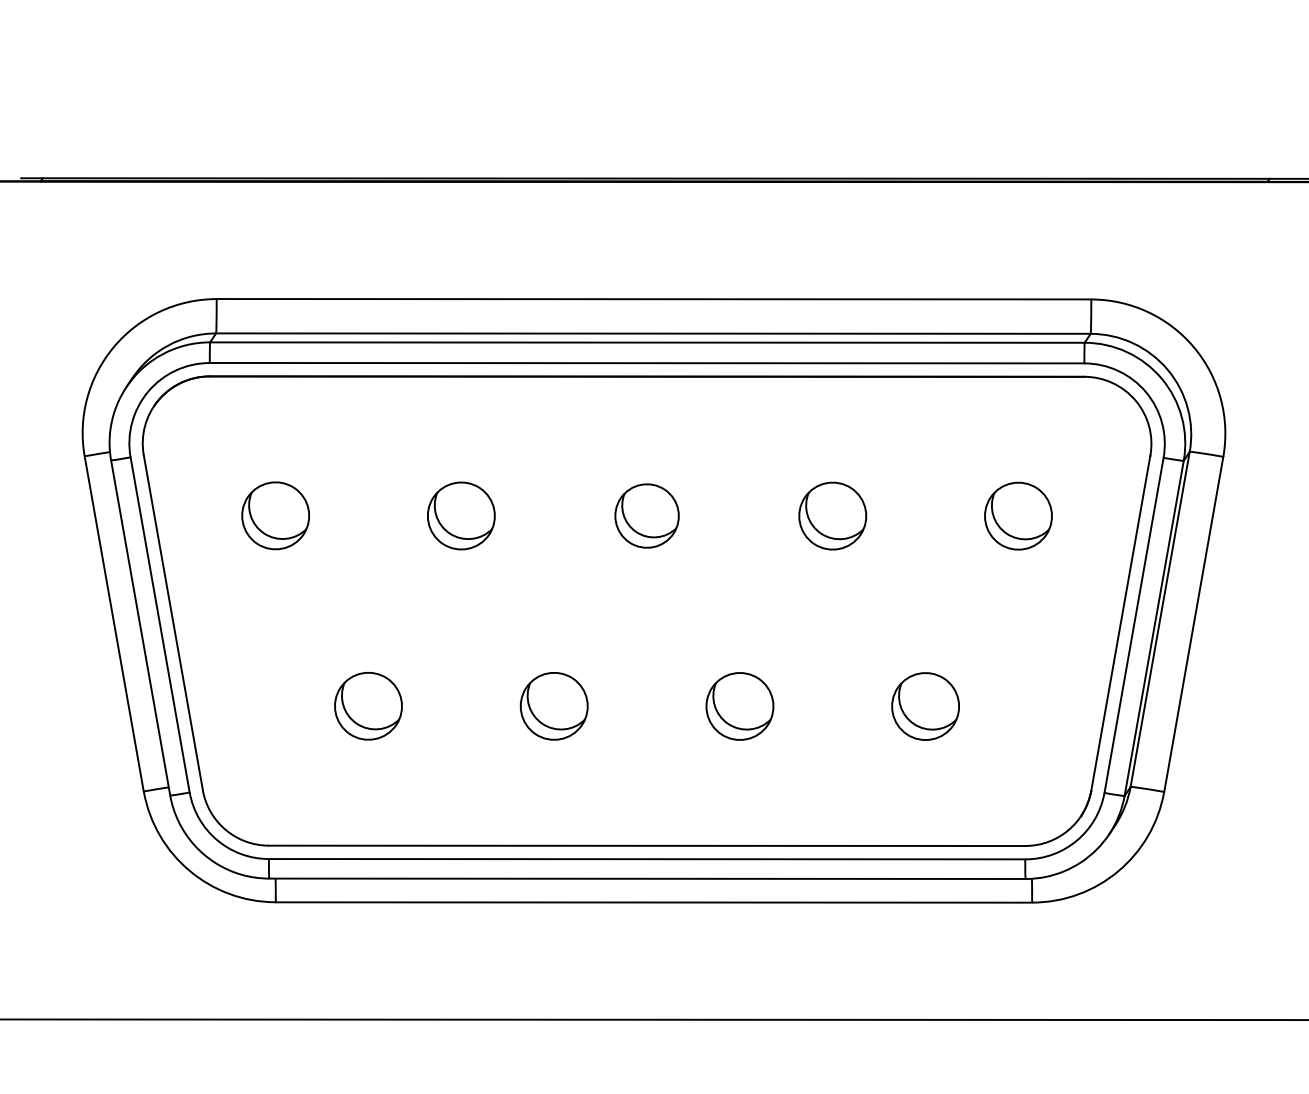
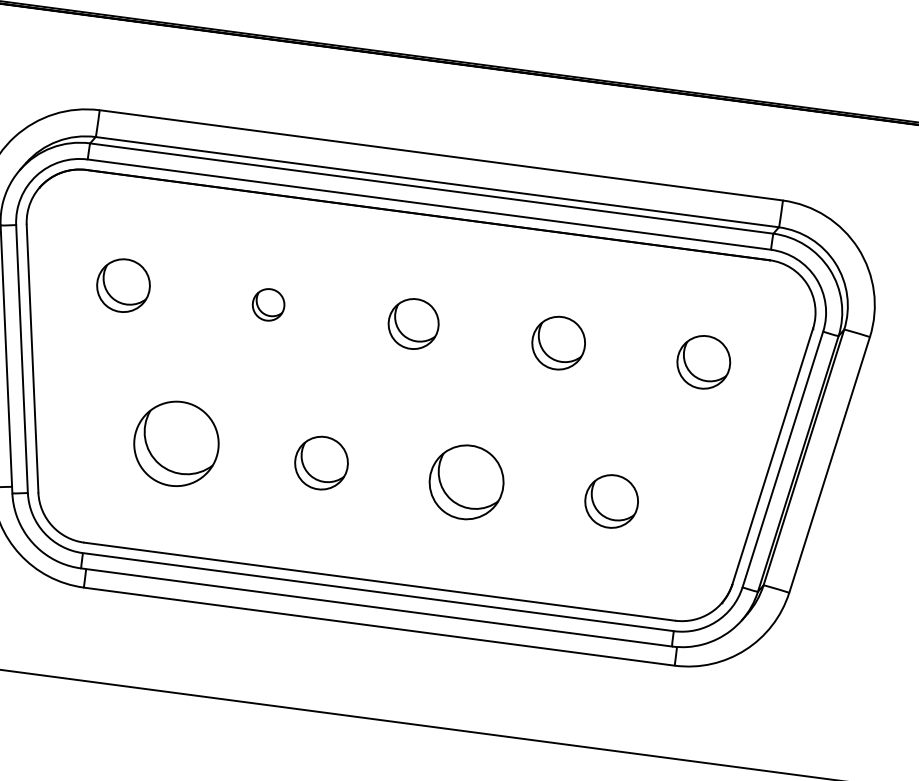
part: (461, 515) -> (268, 304), size x0.6
part: (368, 706) -> (176, 444), size x1.6
part: (739, 706) -> (466, 482), size x1.4

